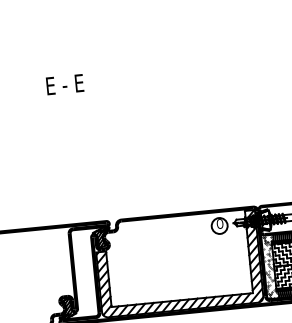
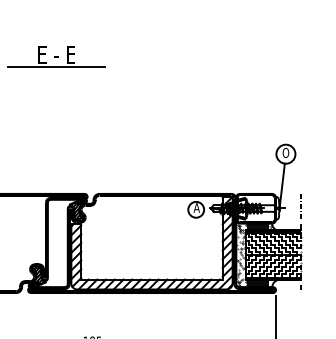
line: (65, 96) -> (56, 66), added
text: (219, 223) -> (196, 207), O -> A

